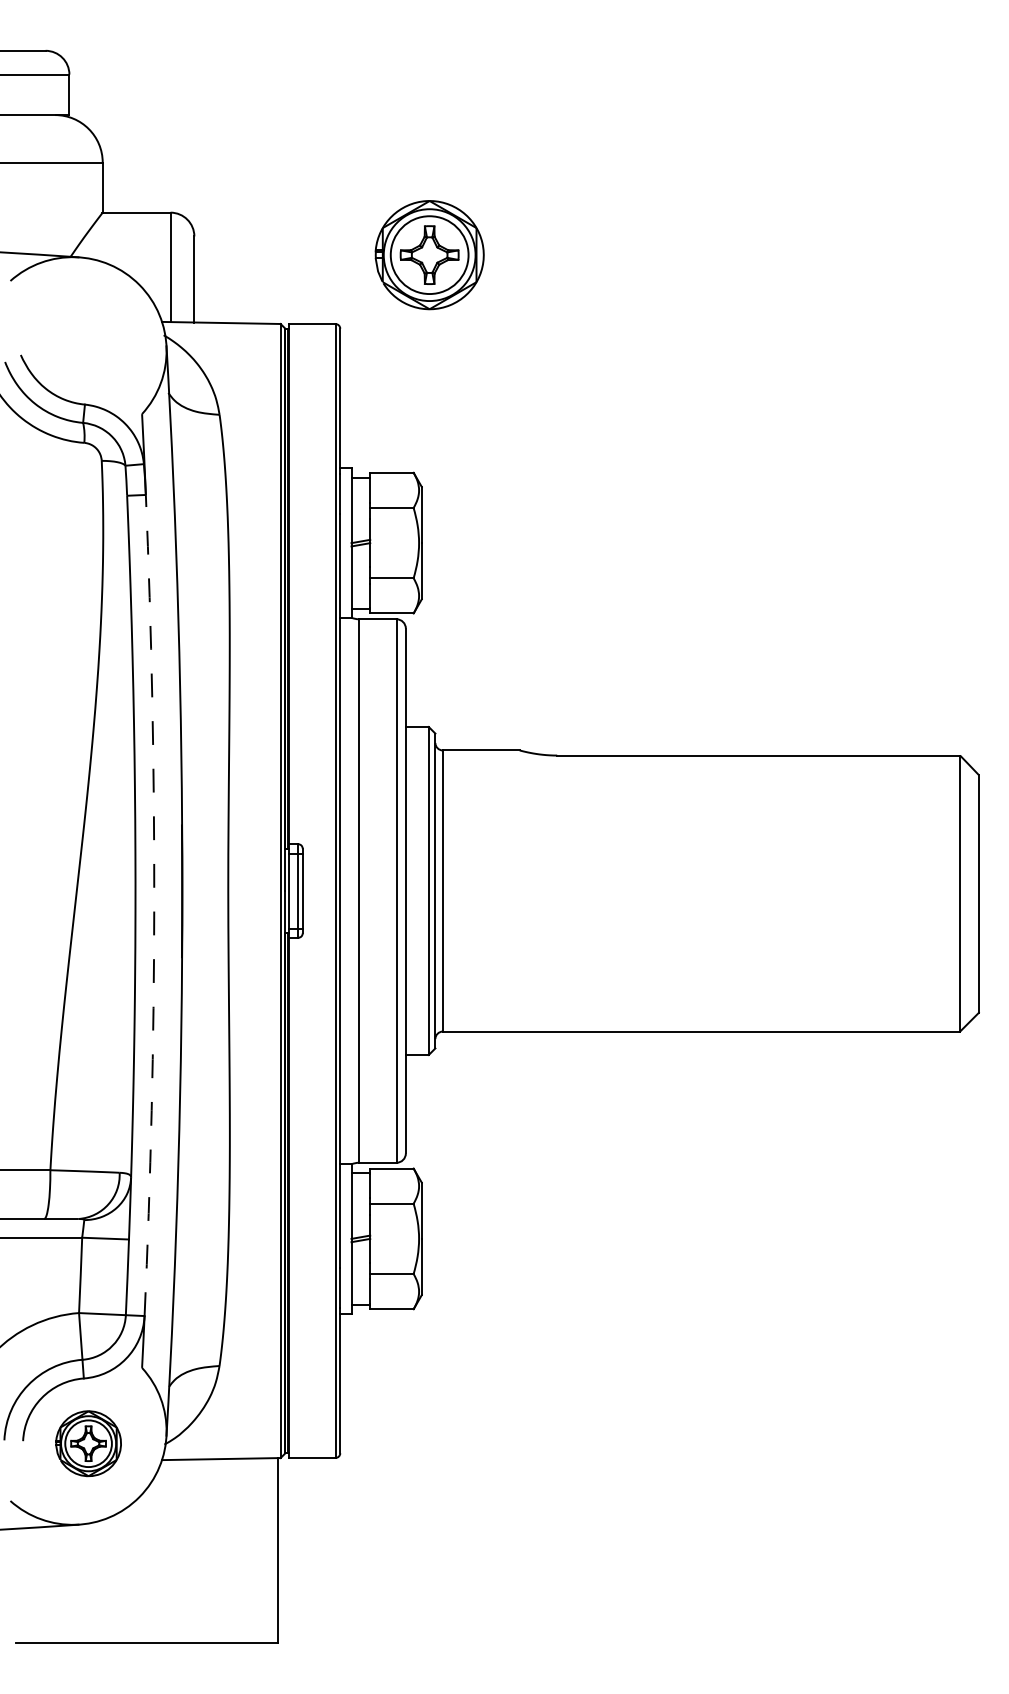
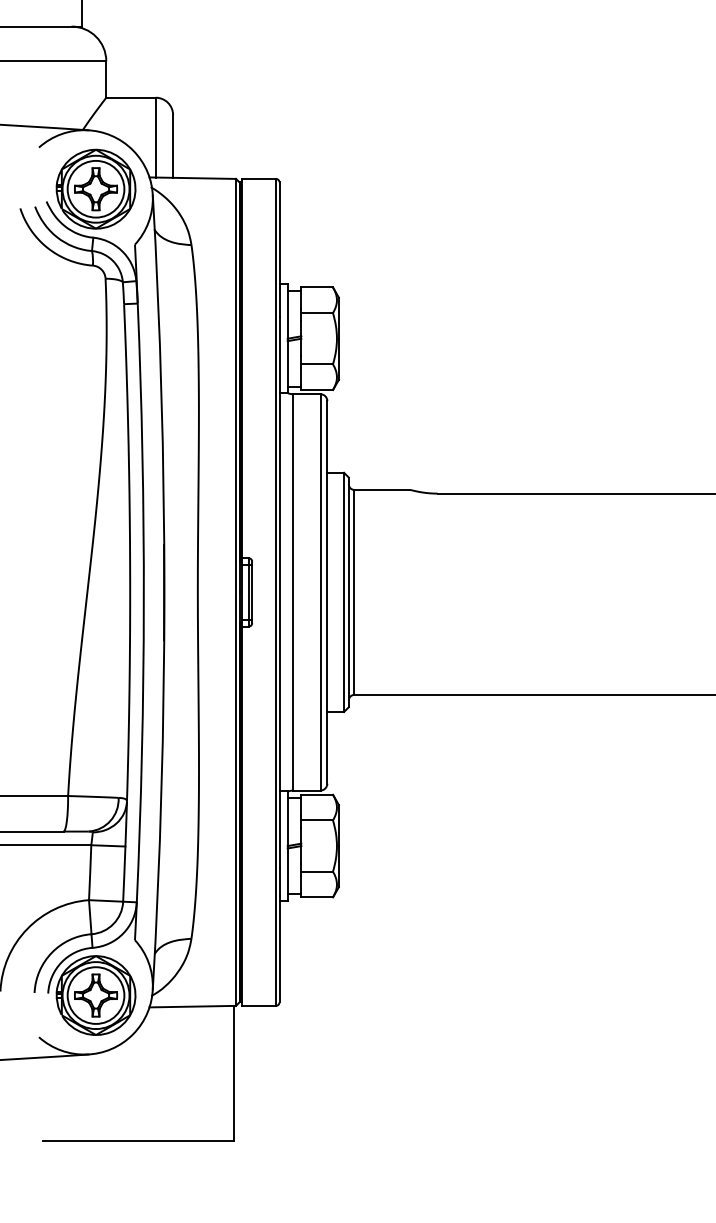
part: (429, 255) -> (95, 189), moved
arc: (154, 905) -> (144, 602), dashed -> solid
part: (88, 1443) -> (95, 995), size x1.67

